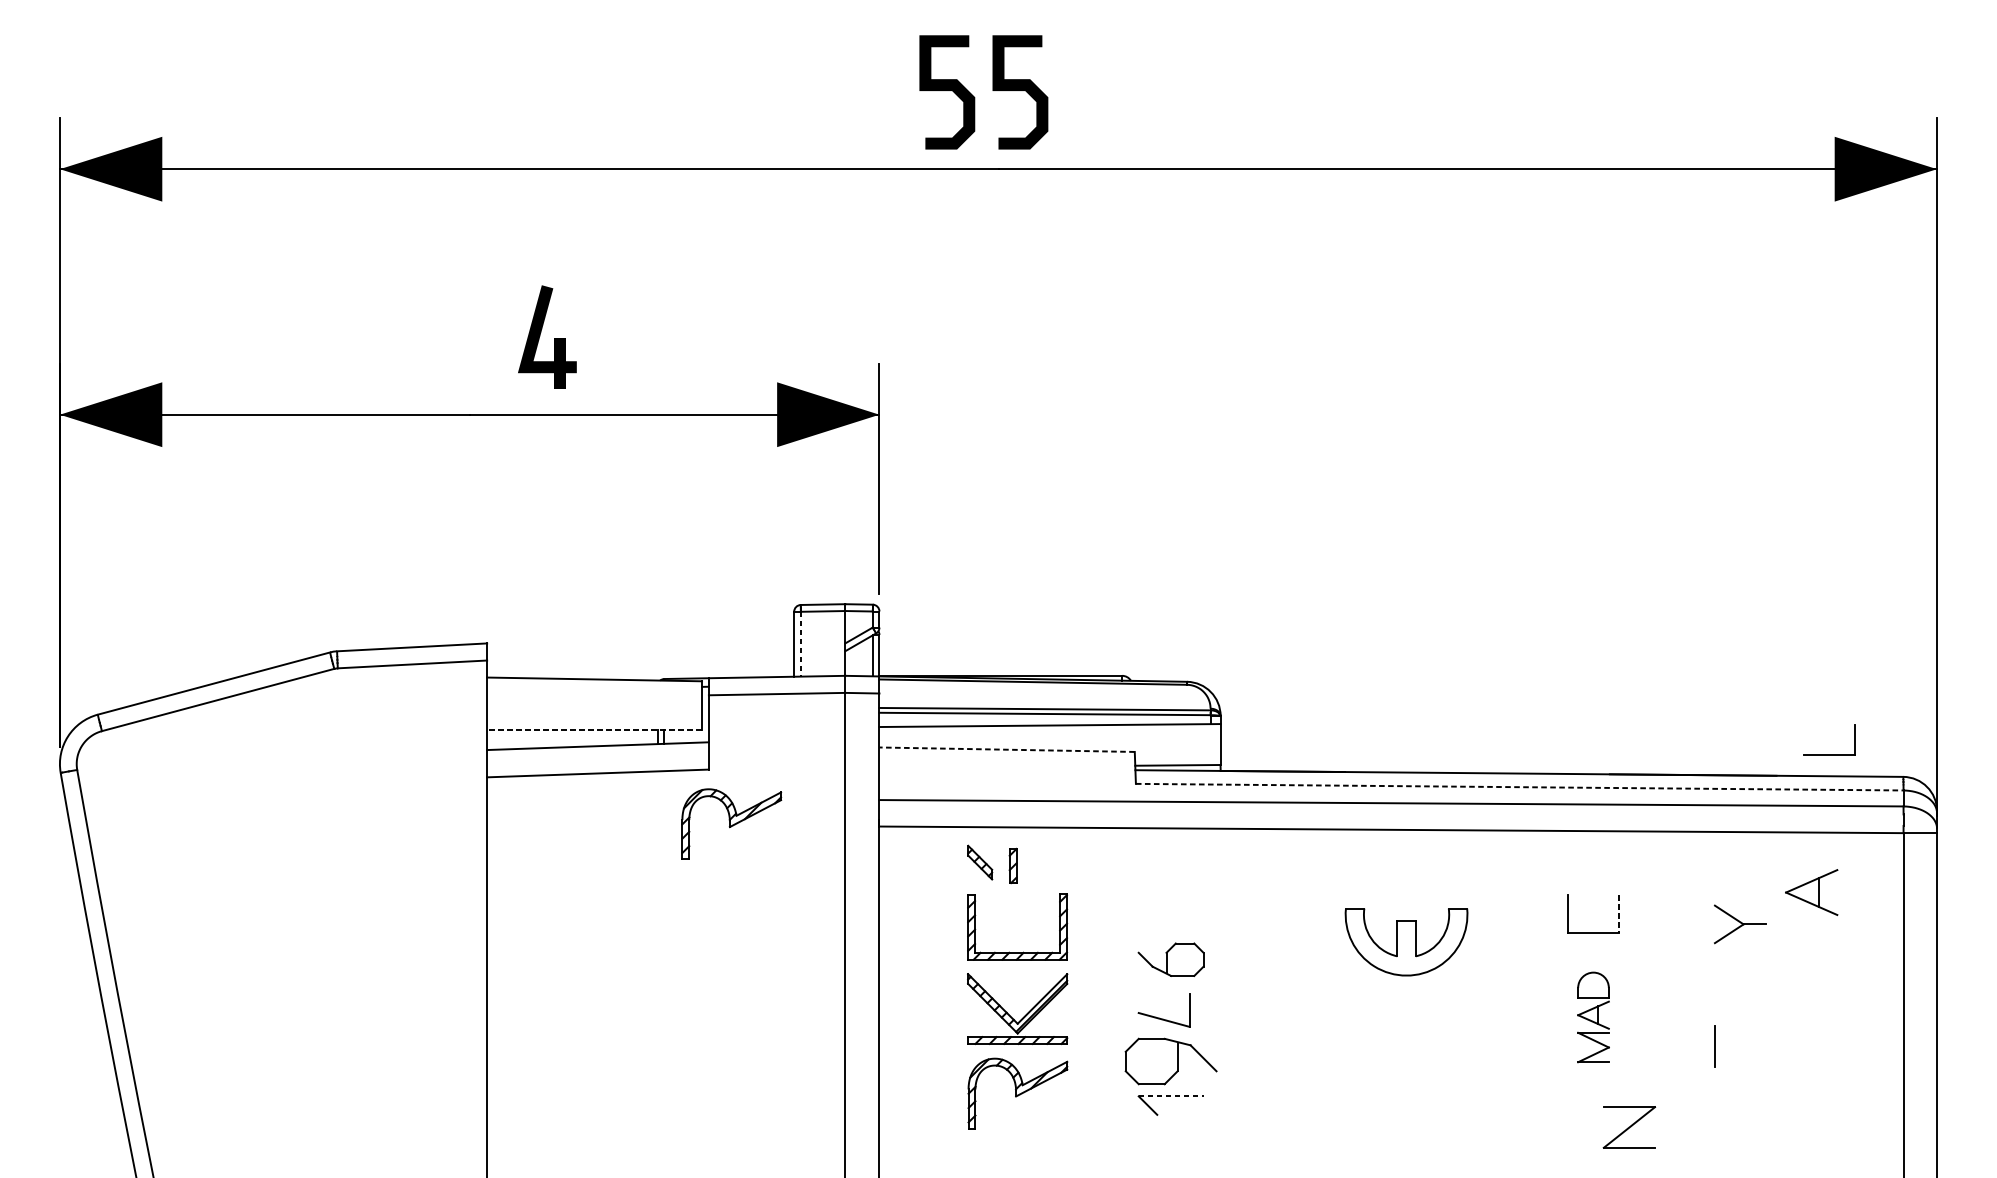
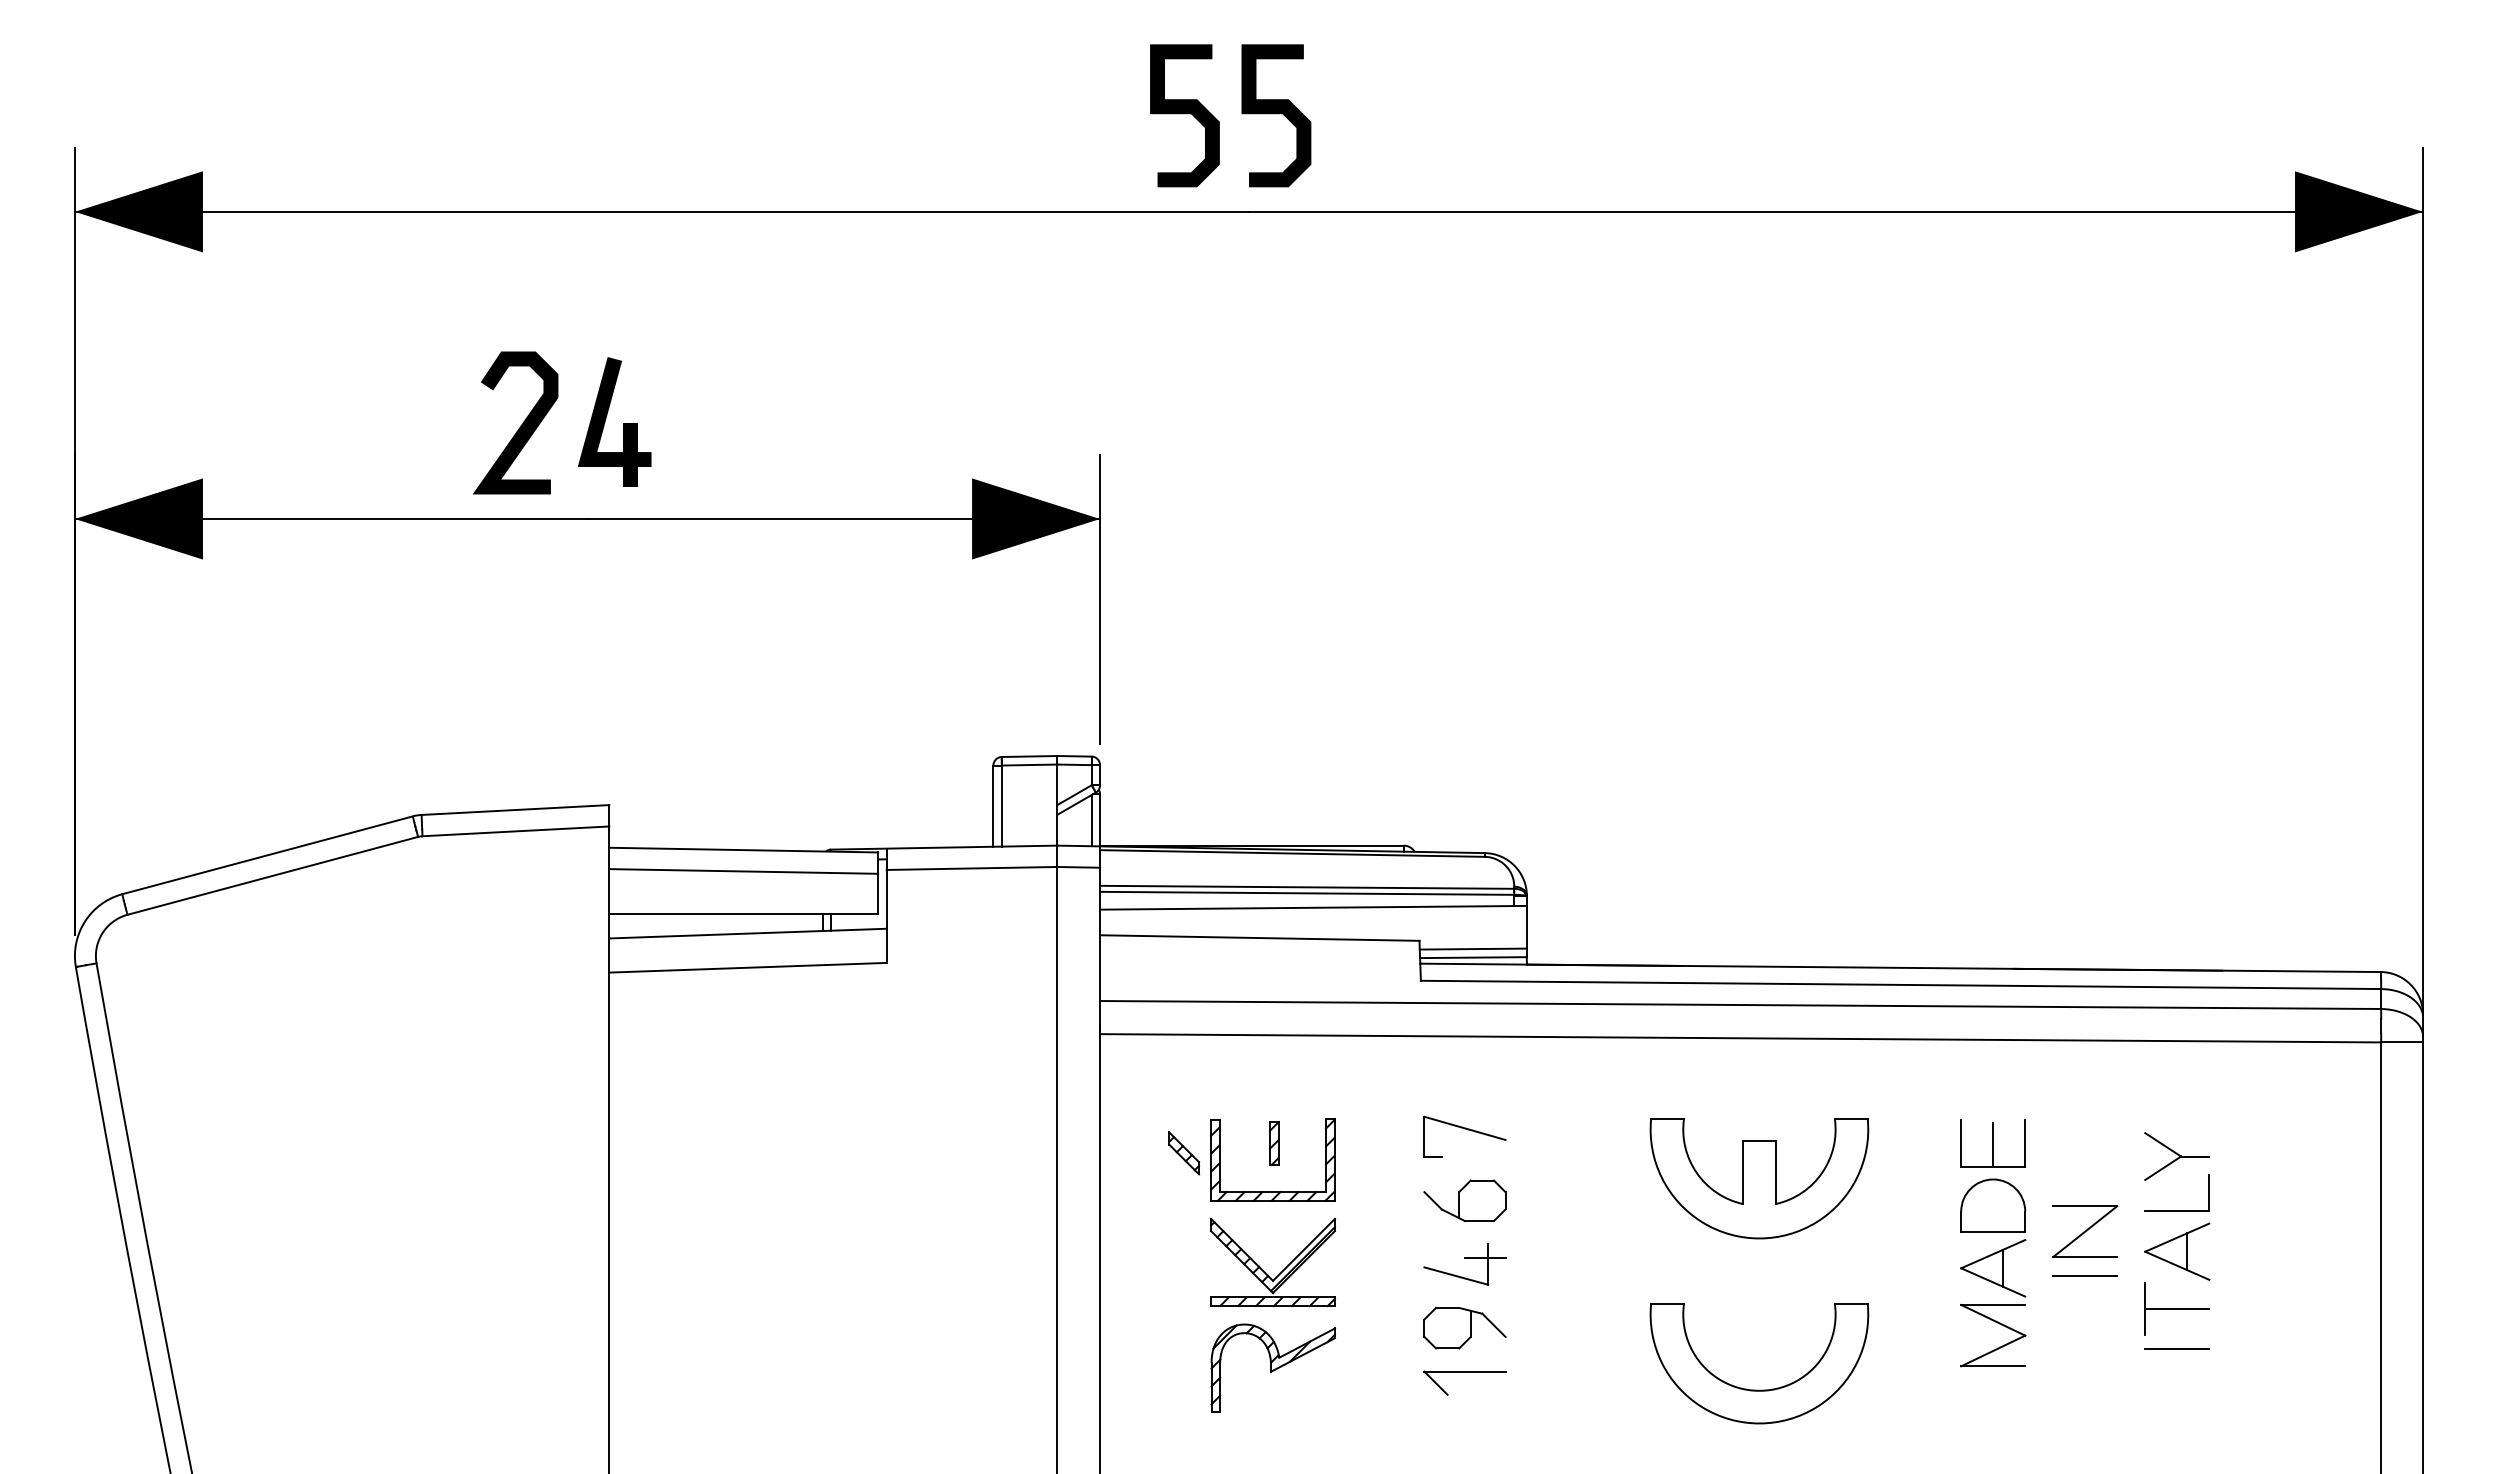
part: (540, 335) -> (606, 419), moved
curve: (416, 339) -> (520, 425), added
line: (800, 644) -> (1001, 806), dashed -> solid
line: (594, 696) -> (743, 871), added
line: (594, 730) -> (743, 913), dashed -> solid
line: (1006, 750) -> (1259, 938), dashed -> solid
part: (1828, 754) -> (2176, 1210), moved
line: (1177, 758) -> (1472, 948), added
line: (1520, 786) -> (1901, 984), dashed -> solid
part: (731, 823) -> (915, 1030), removed
part: (980, 862) -> (1184, 1153), moved
part: (1013, 865) -> (1274, 1143), moved
part: (1811, 892) -> (2177, 1251), moved
part: (1170, 902) -> (1464, 1129), added
line: (1619, 913) -> (2025, 1143), dashed -> solid
line: (1593, 915) -> (1993, 1145), added
part: (1406, 941) -> (1759, 1178), size x1.43
line: (1186, 1005) -> (1484, 1257), added
part: (1593, 1017) -> (1993, 1272), size x1.67
line: (1667, 1020) -> (2085, 1276), added
line: (1740, 1046) -> (2177, 1309), added
part: (1170, 1061) -> (1464, 1328), size x0.71
line: (1740, 1077) -> (2177, 1348), added
line: (1170, 1096) -> (1464, 1371), dashed -> solid
part: (1406, 1110) -> (1759, 1389), added
part: (1629, 1127) -> (2085, 1231), moved

